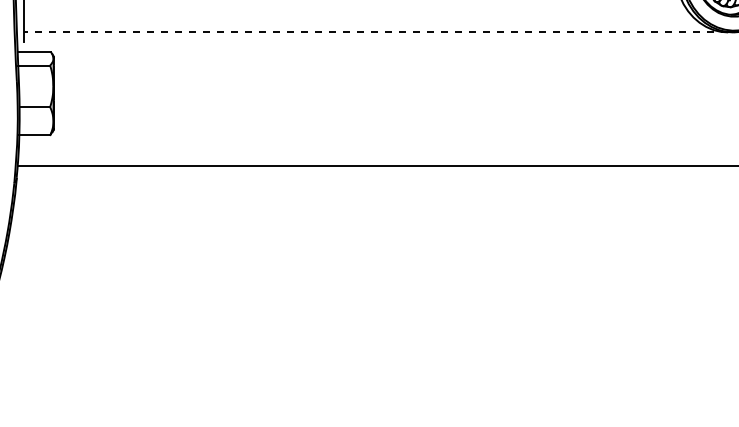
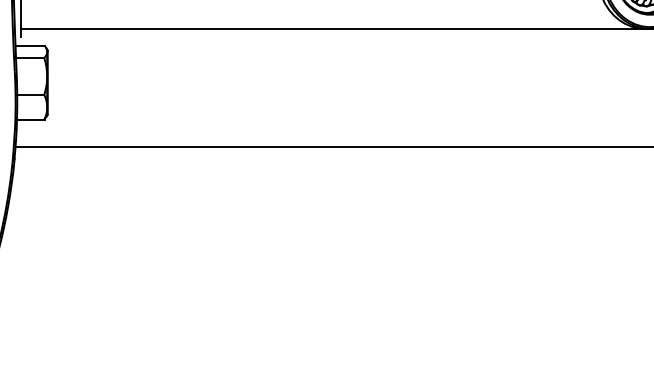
line: (375, 32) -> (332, 28), dashed -> solid

